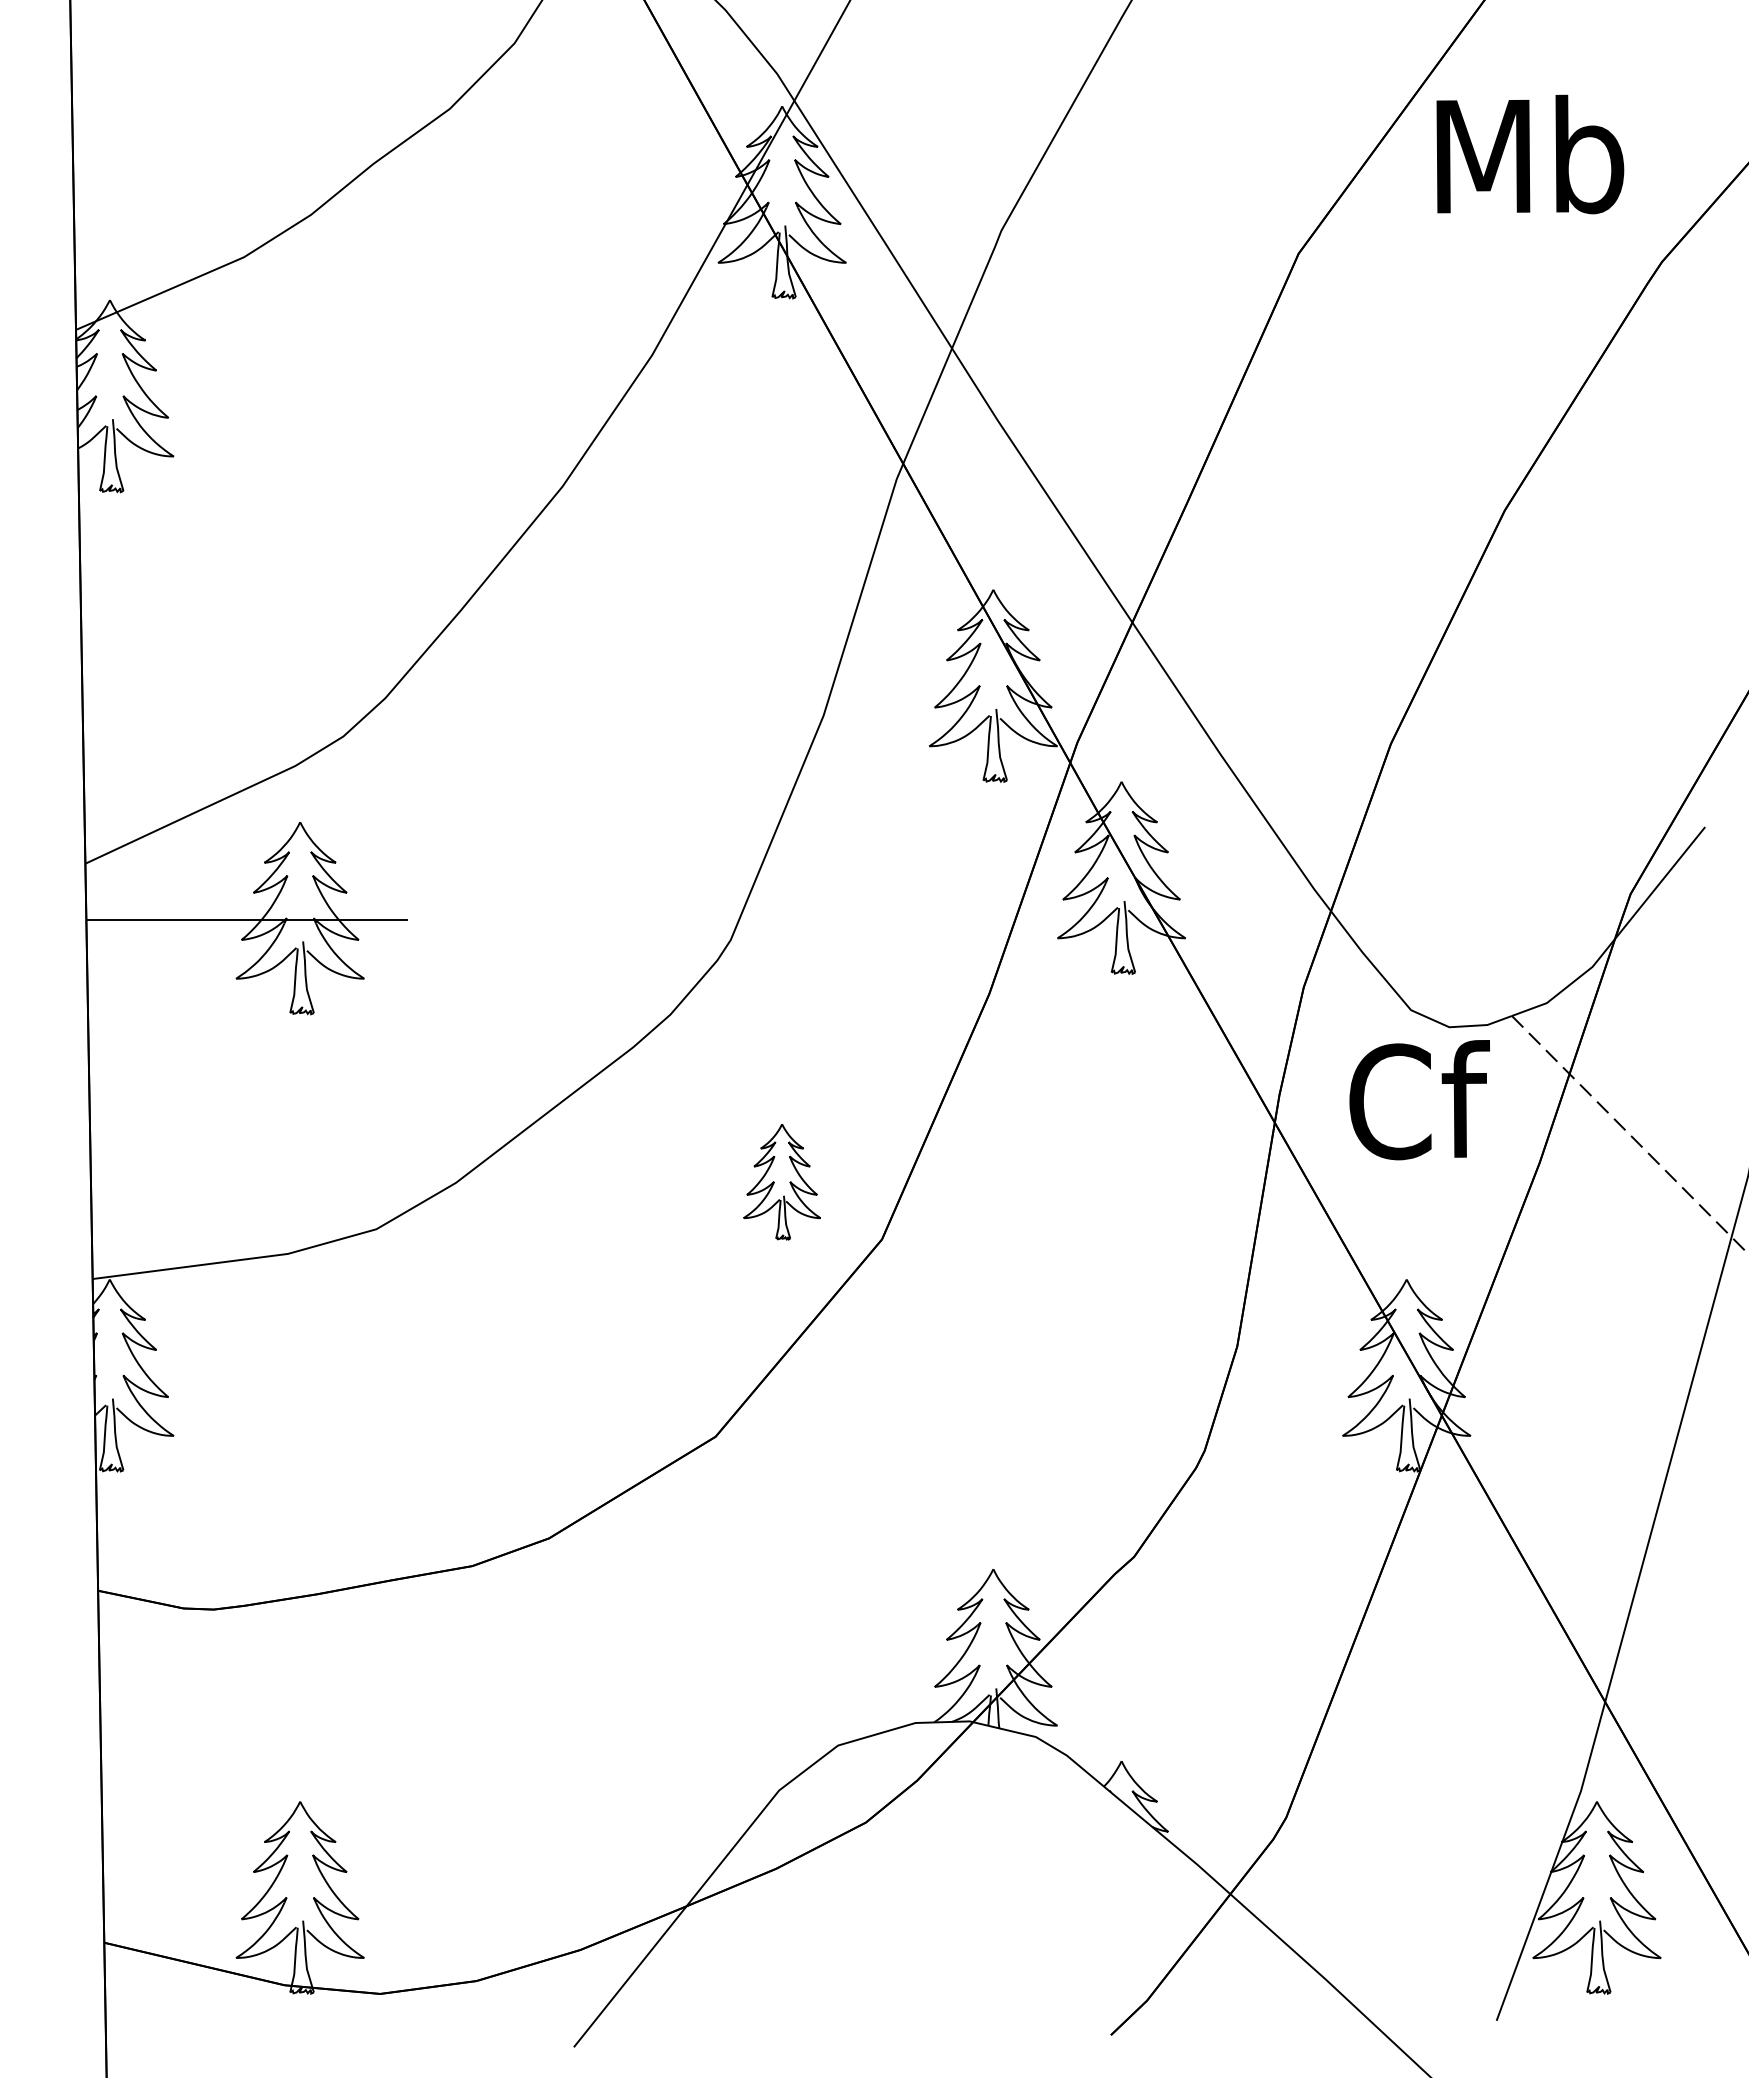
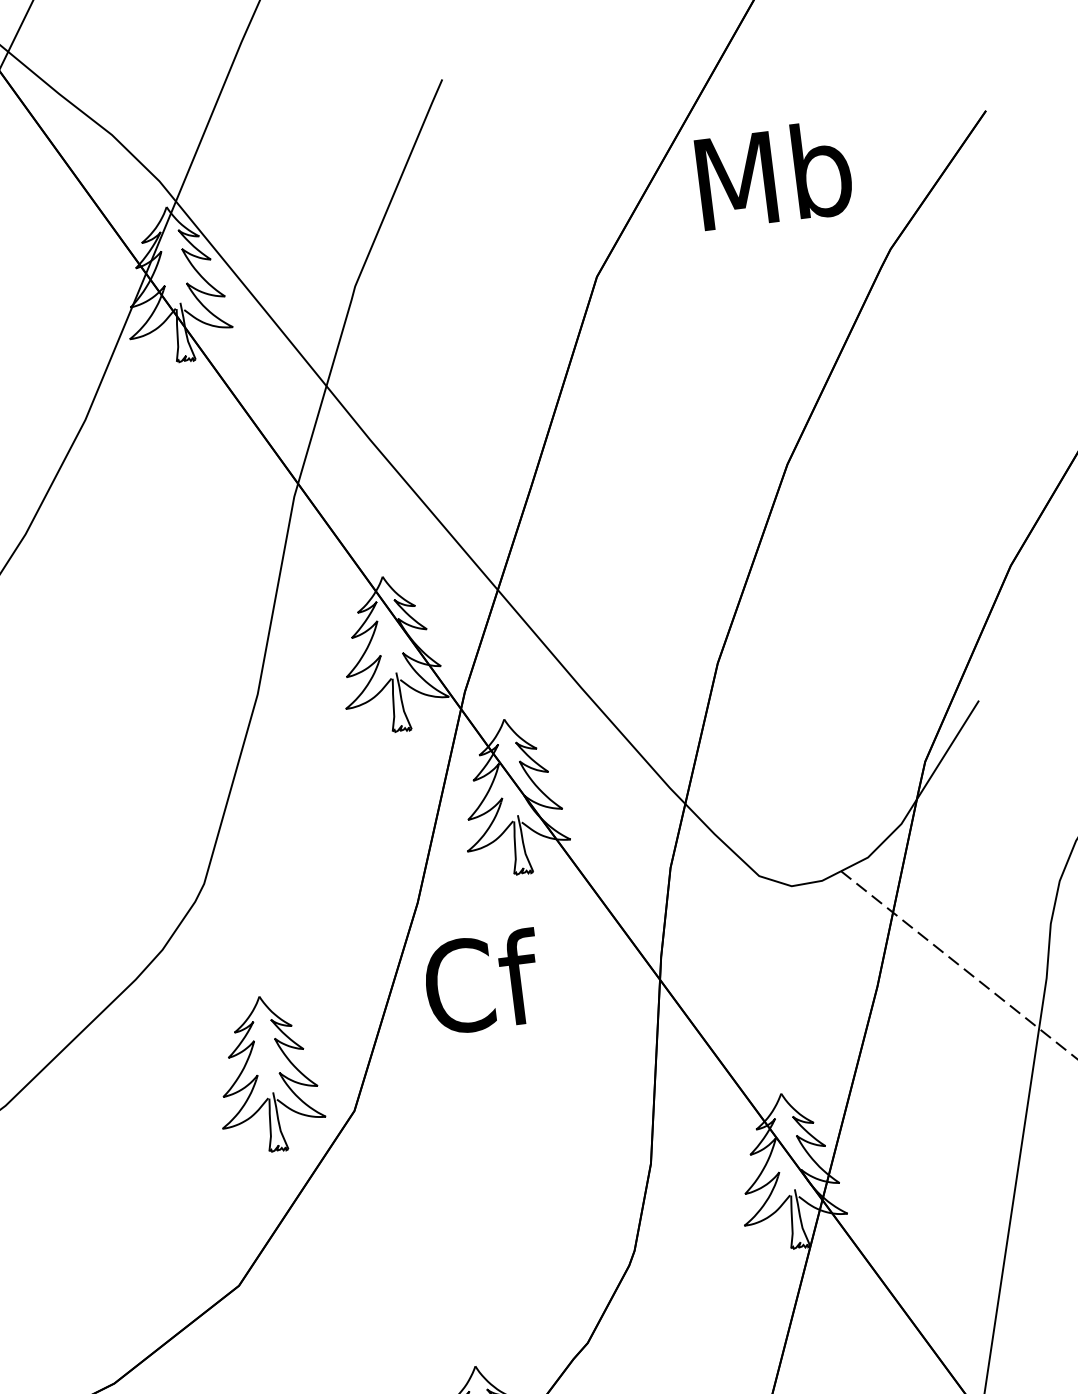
text: (1419, 1100) -> (482, 982), moved
part: (781, 1181) -> (267, 1073), size x1.67

